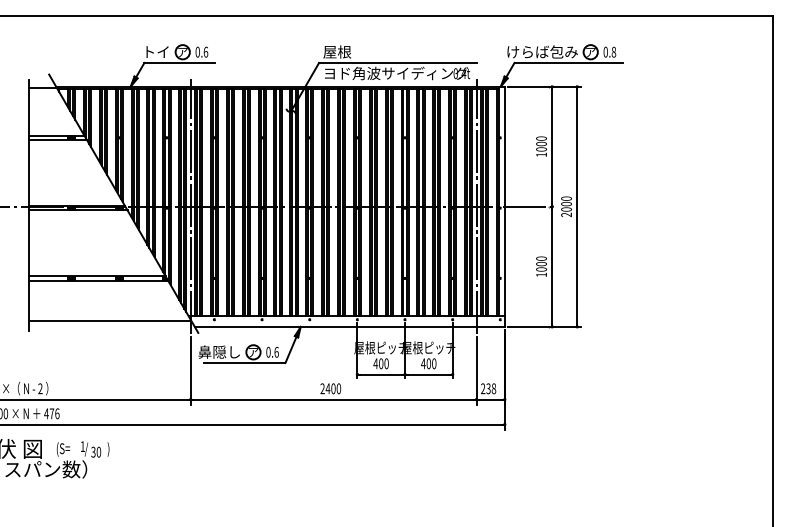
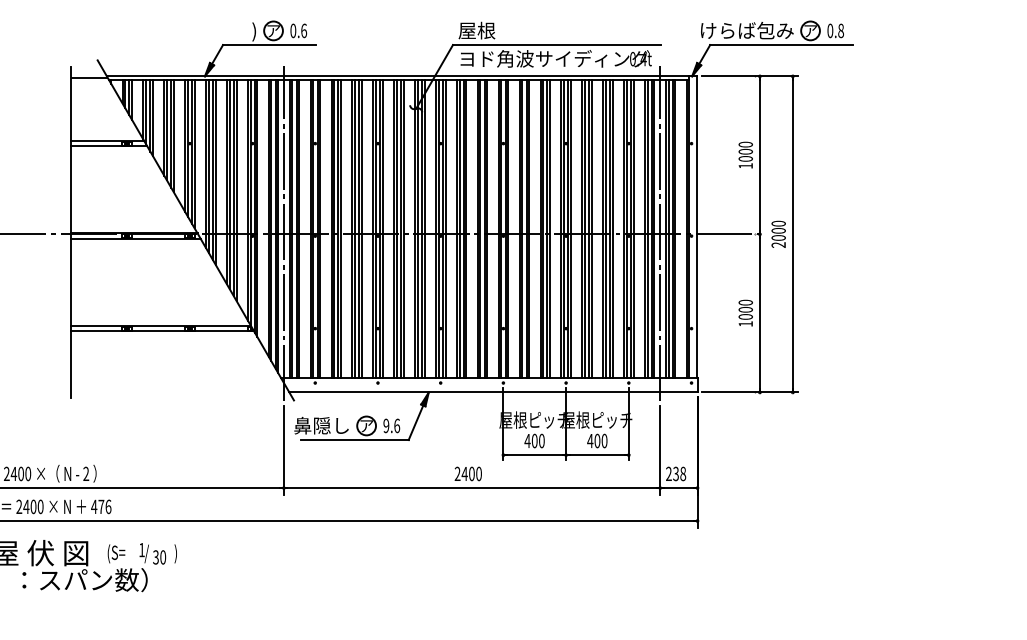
text: (157, 52) -> (240, 31), トイ -> )
line: (109, 320) -> (177, 384), removed
text: (268, 352) -> (386, 426), 0.6 -> 9.6

